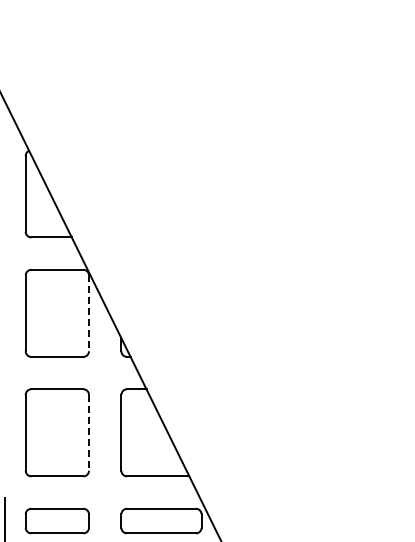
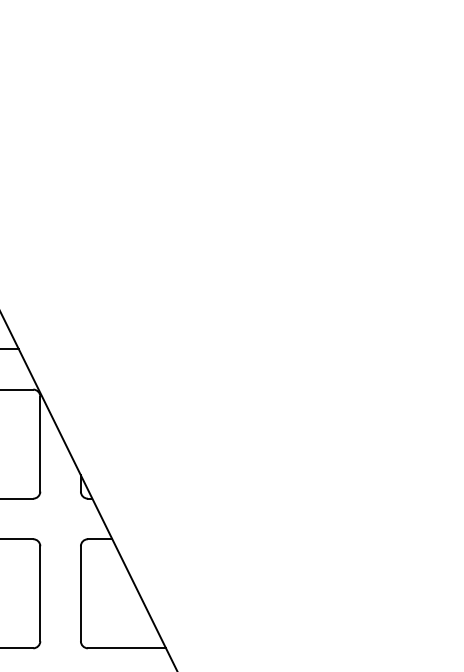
line: (89, 313) -> (40, 444), dashed -> solid
line: (89, 432) -> (40, 593), dashed -> solid

